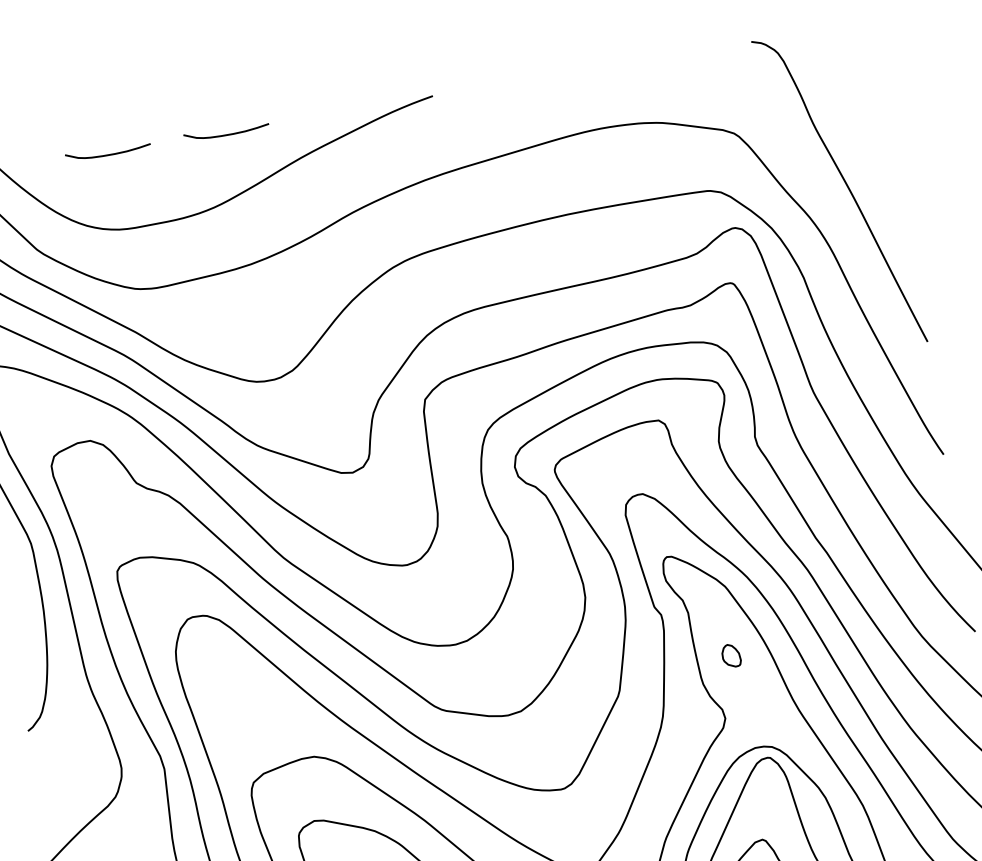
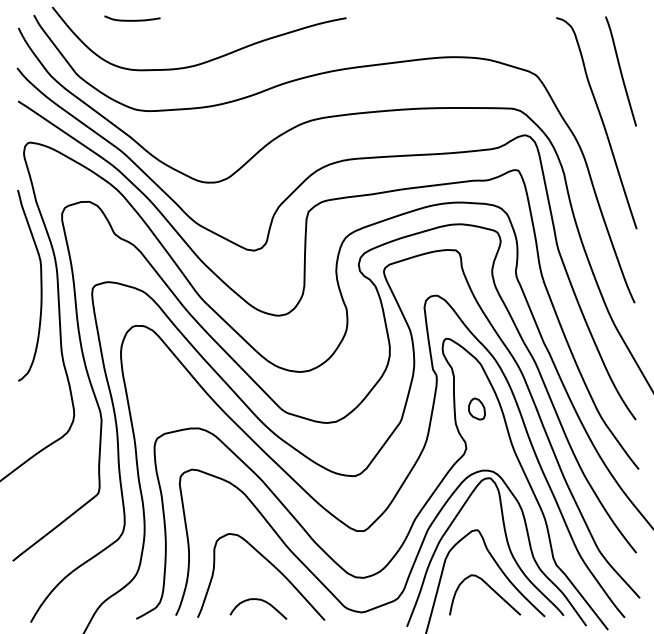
curve: (862, 106) -> (620, 71), added
curve: (226, 133) -> (210, 19), removed
part: (730, 655) -> (476, 408), size x1.43

